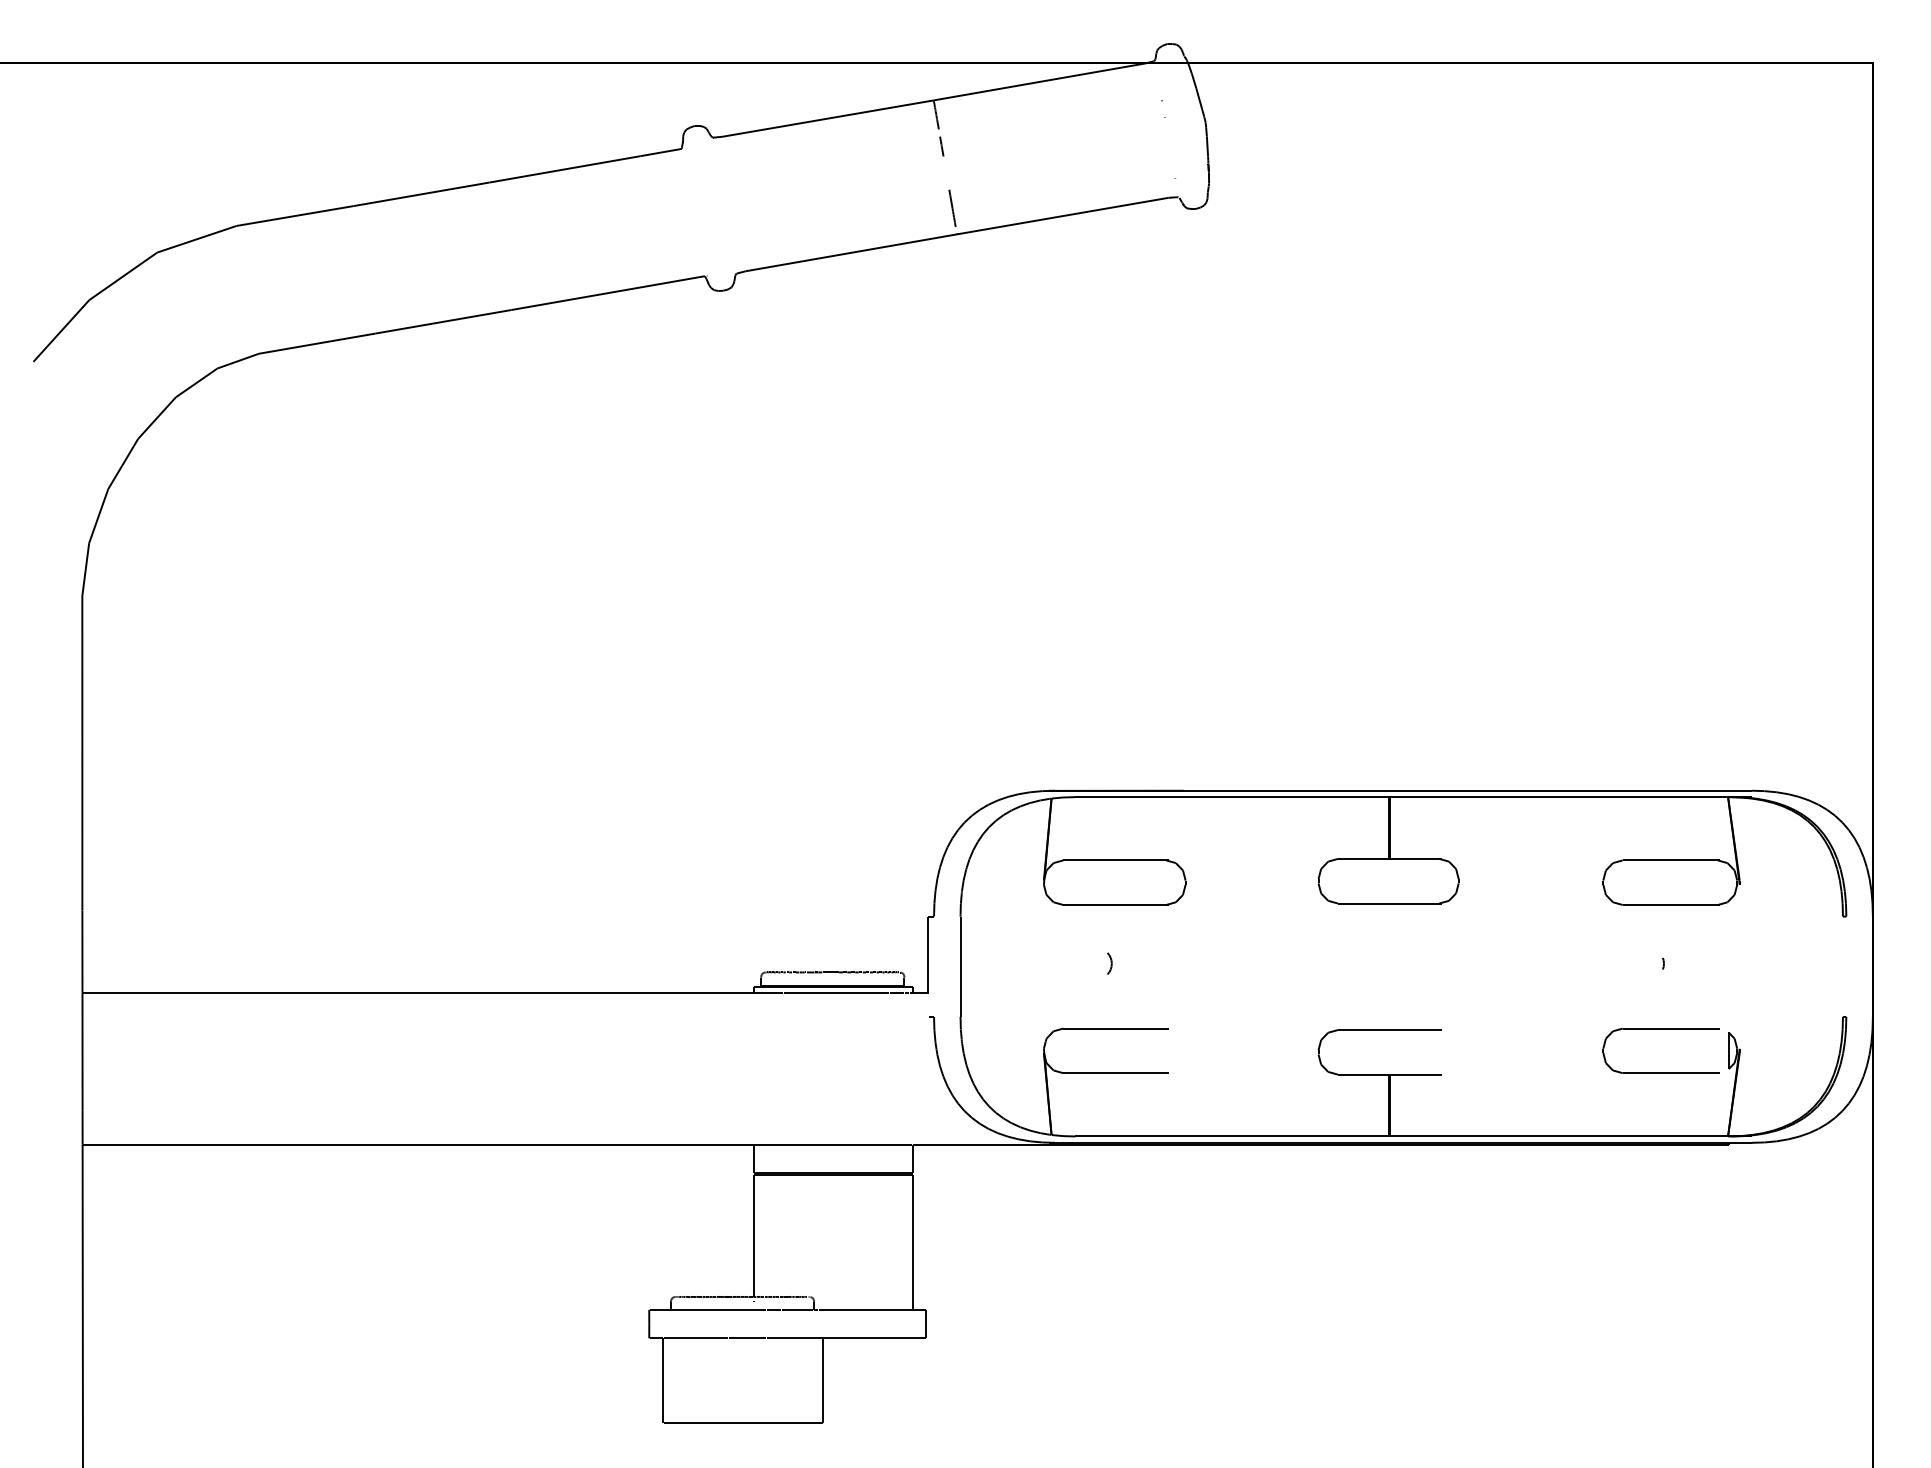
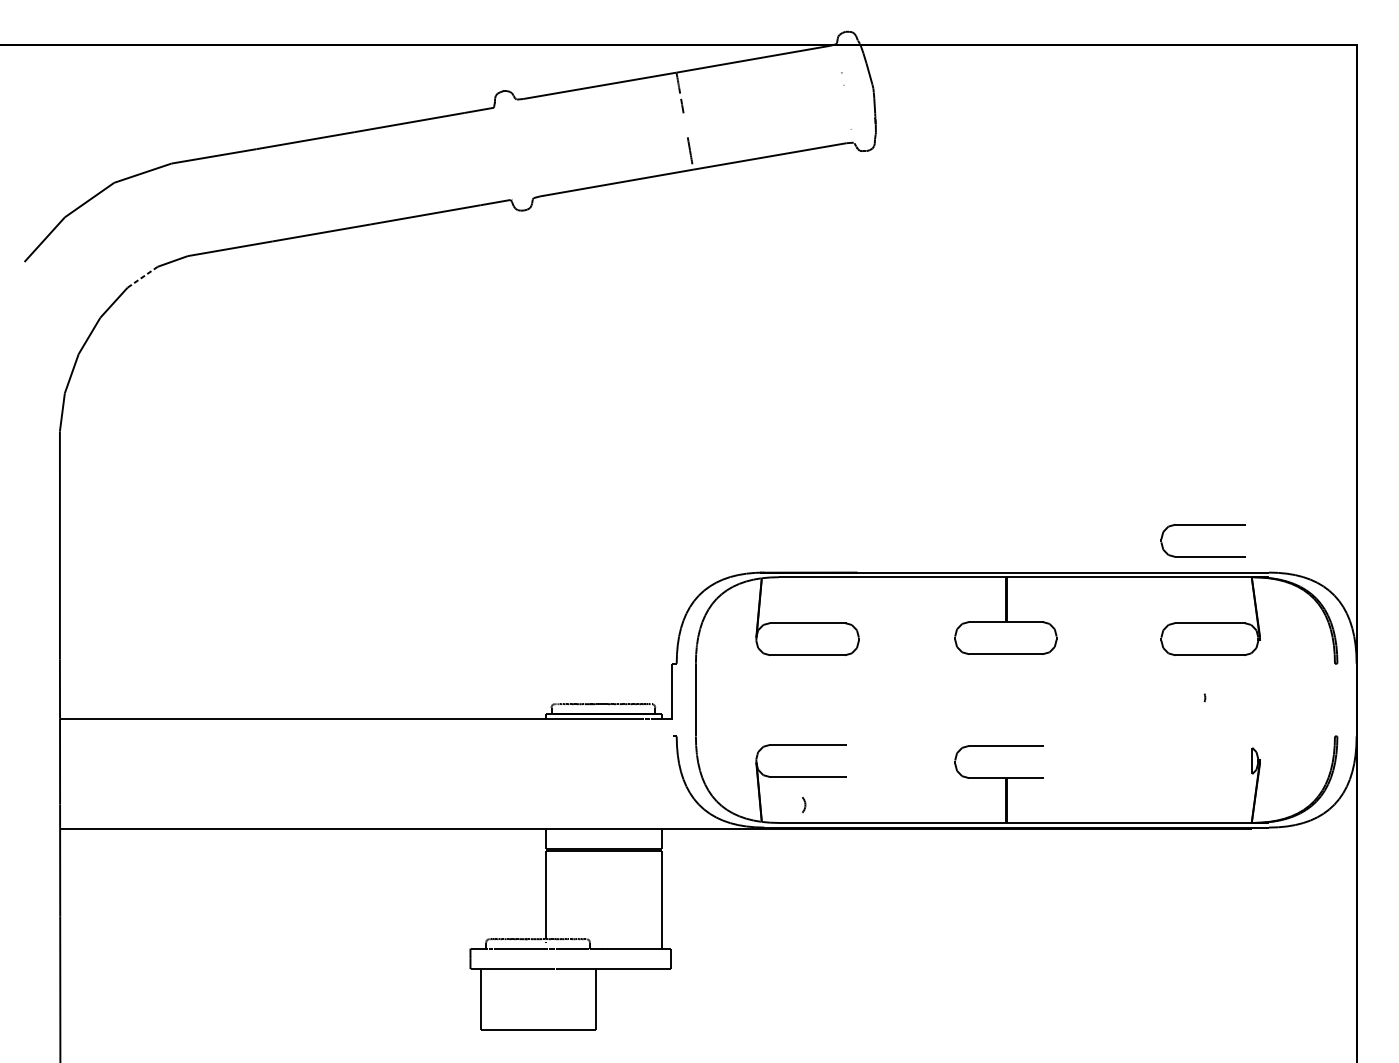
line: (197, 382) -> (143, 276), solid -> dashed
part: (1109, 963) -> (803, 804), moved
part: (1660, 1029) -> (1202, 525), moved

